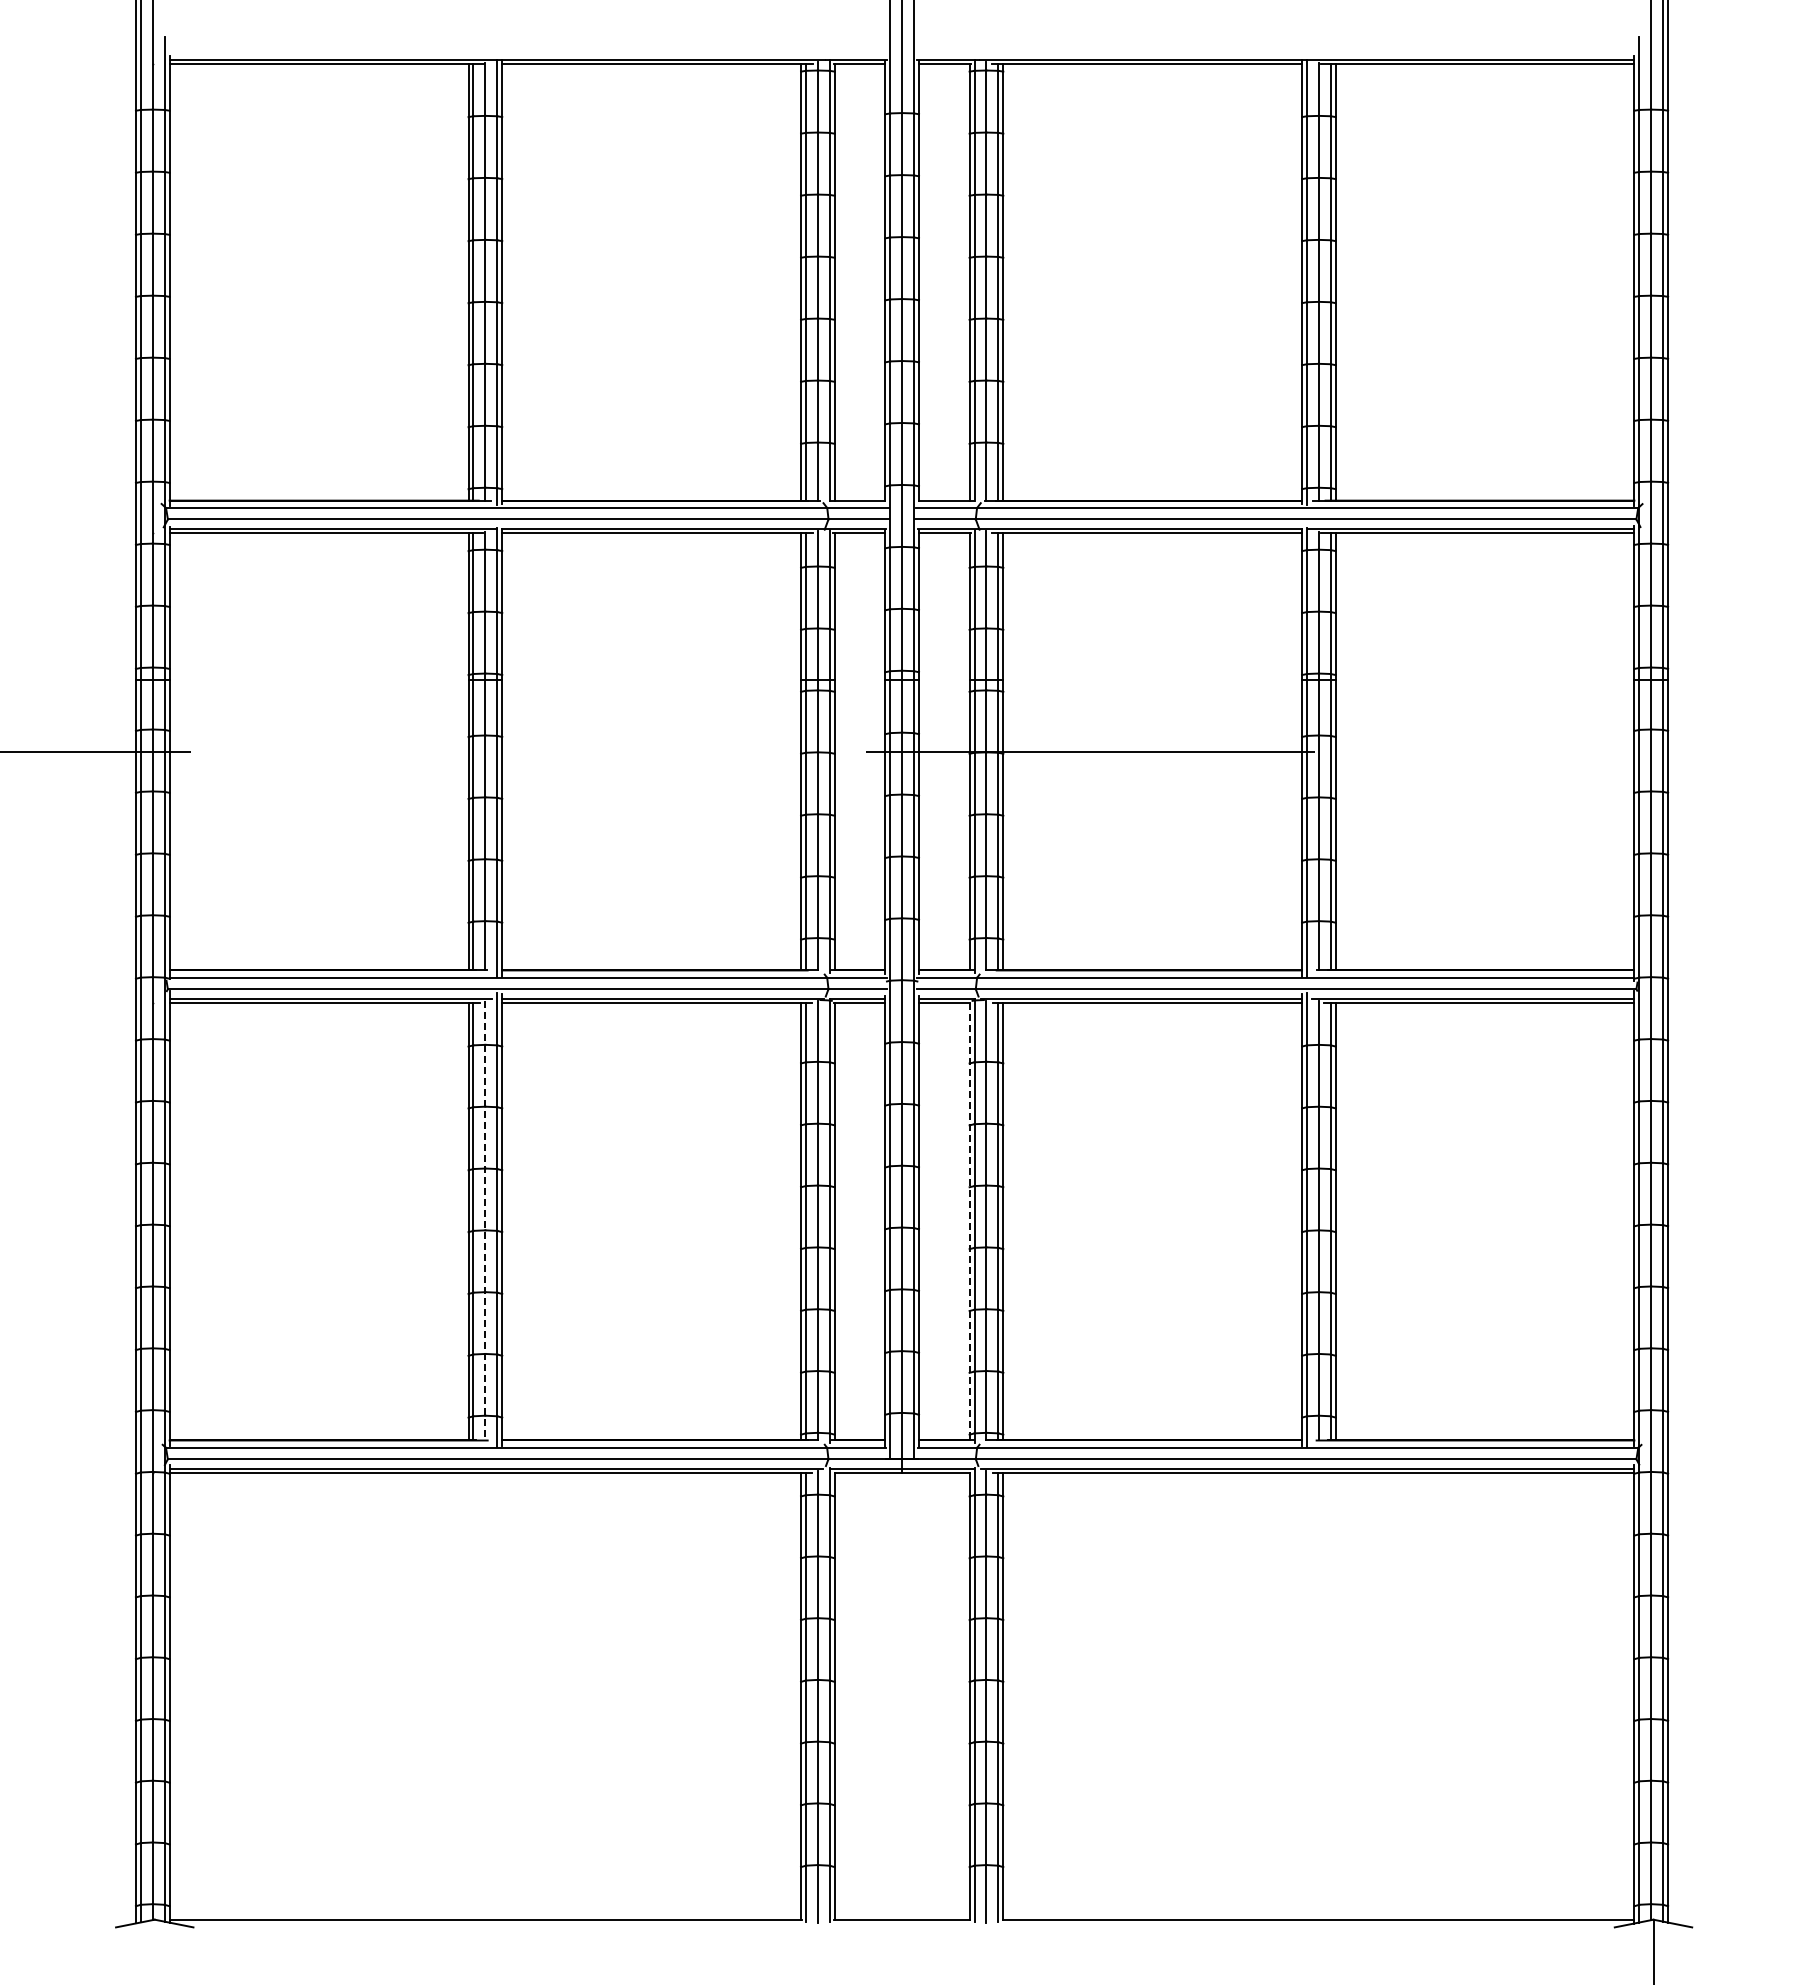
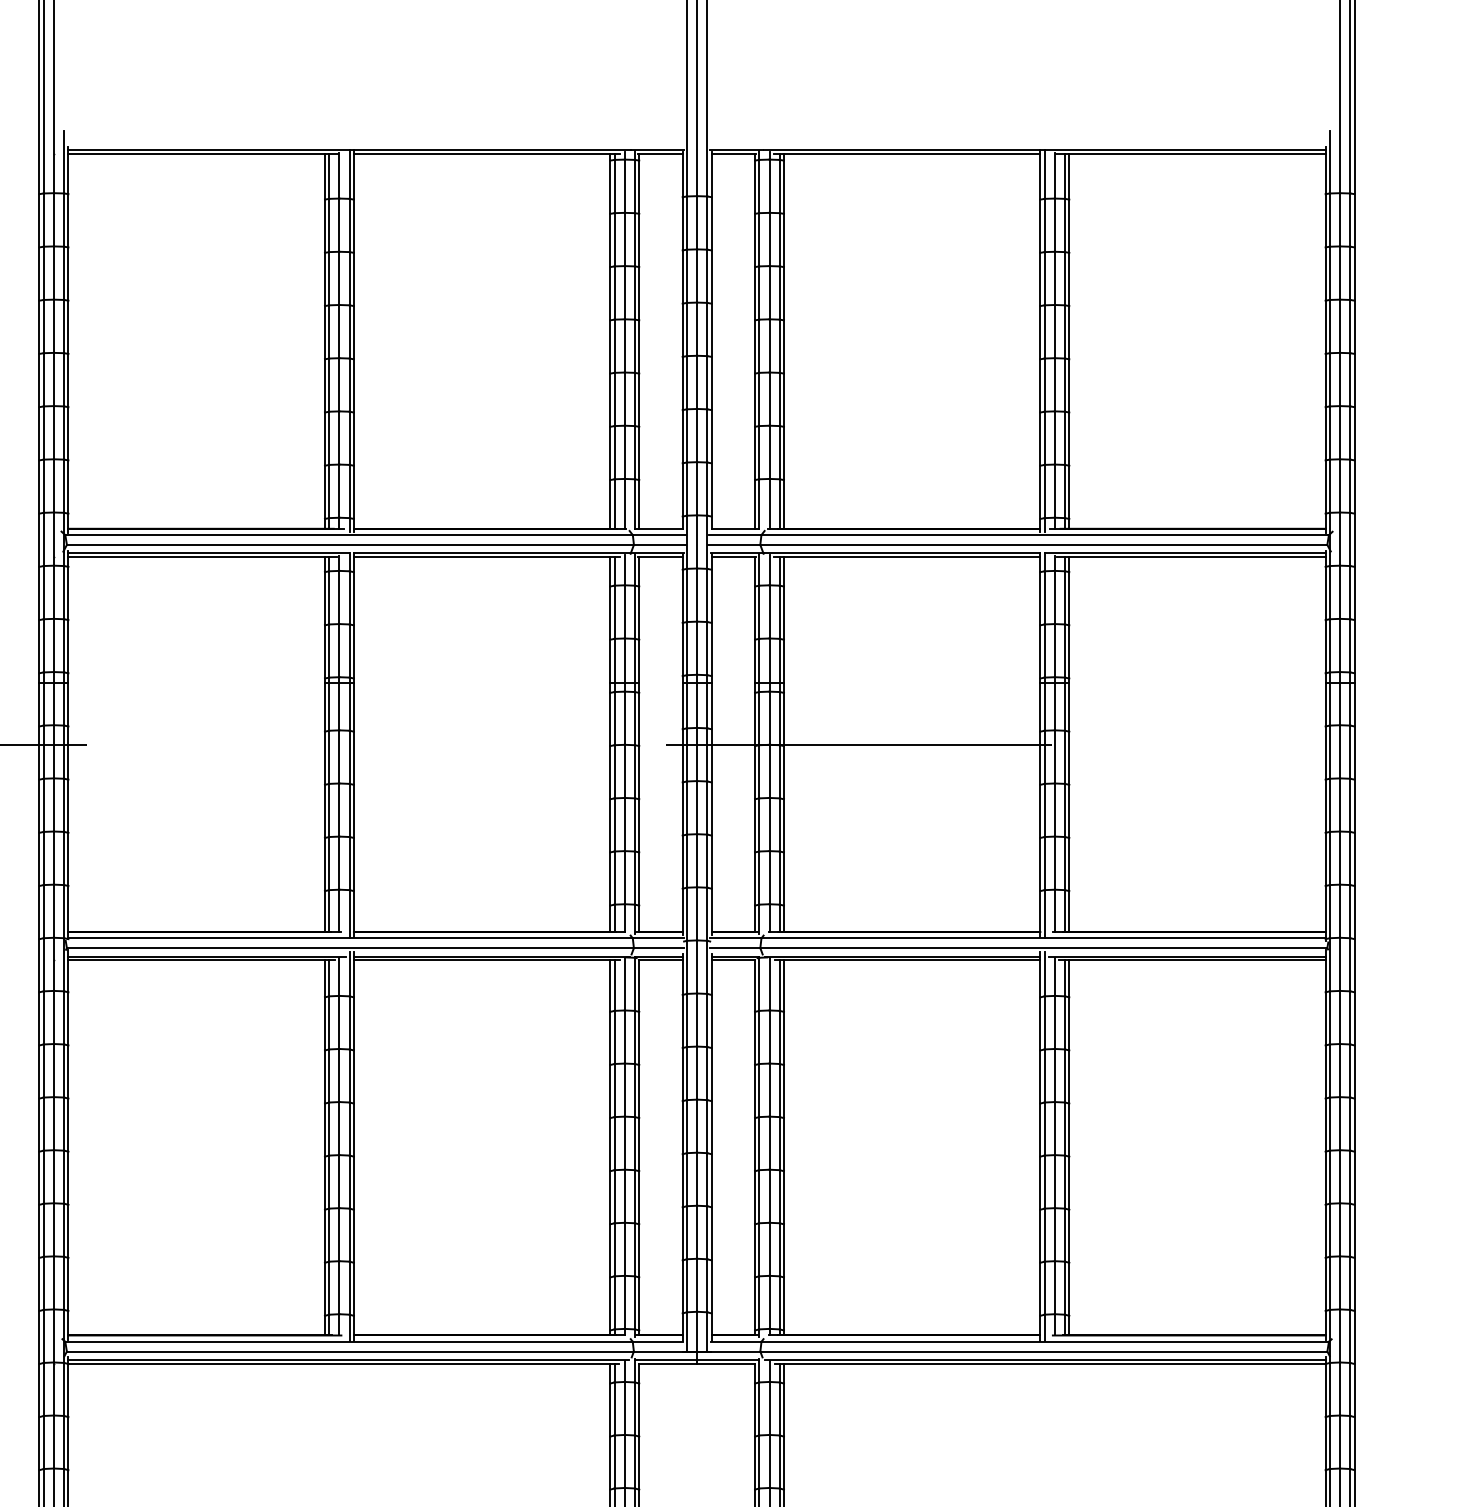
line: (485, 1220) -> (339, 1146), dashed -> solid
line: (969, 1221) -> (754, 1147), dashed -> solid

